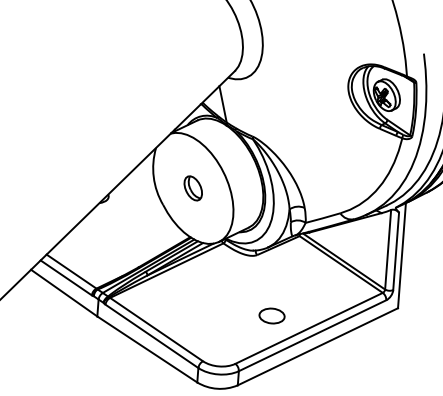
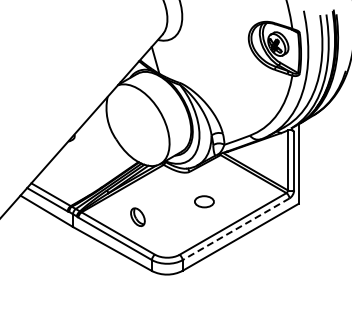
part: (192, 187) -> (137, 216), moved
part: (272, 315) -> (204, 201), moved
line: (313, 336) -> (236, 229), solid -> dashed

